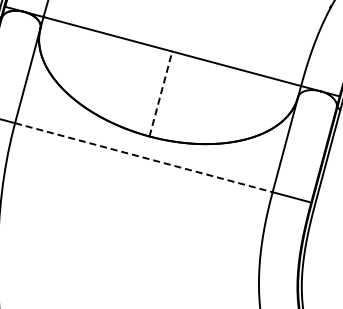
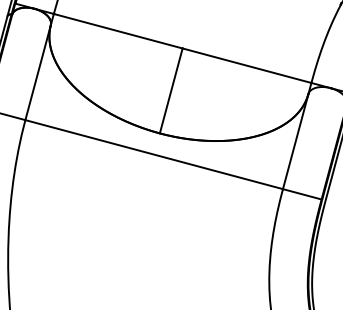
line: (161, 93) -> (171, 90), dashed -> solid
line: (144, 157) -> (154, 154), dashed -> solid

